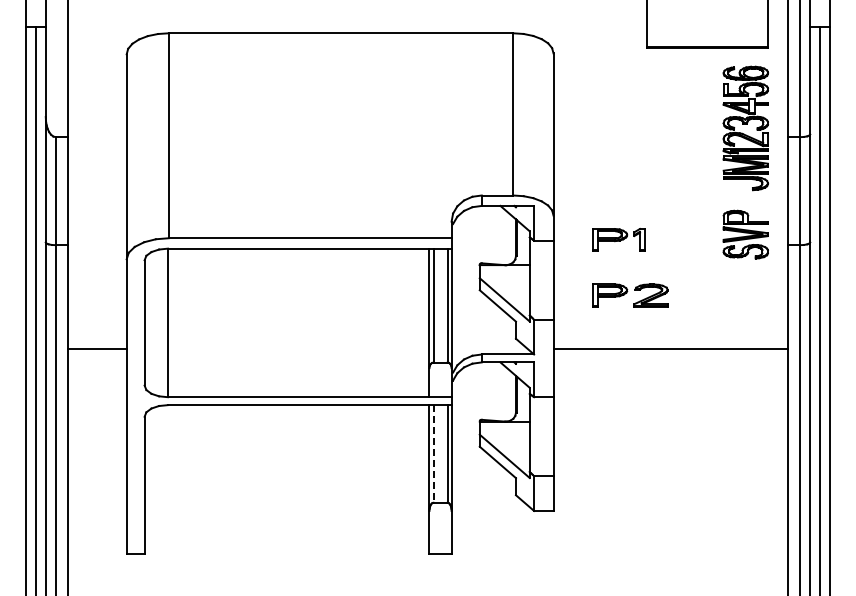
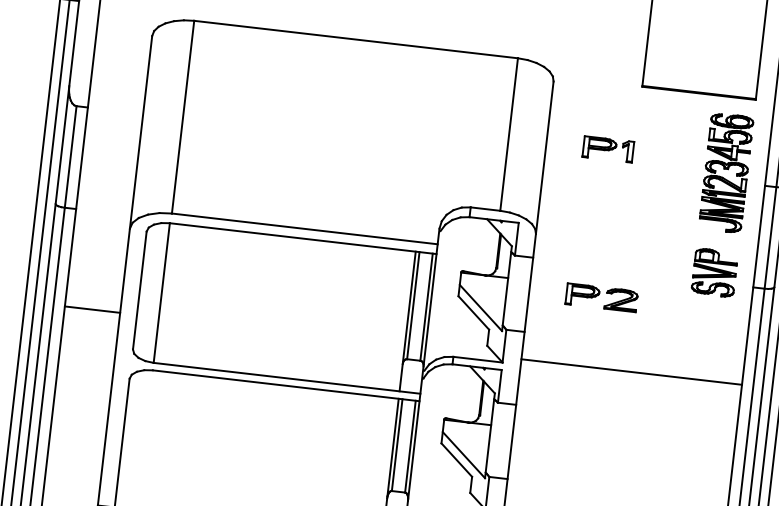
part: (618, 239) -> (607, 148), moved
part: (630, 295) -> (601, 297), moved
line: (433, 453) -> (397, 444), dashed -> solid

